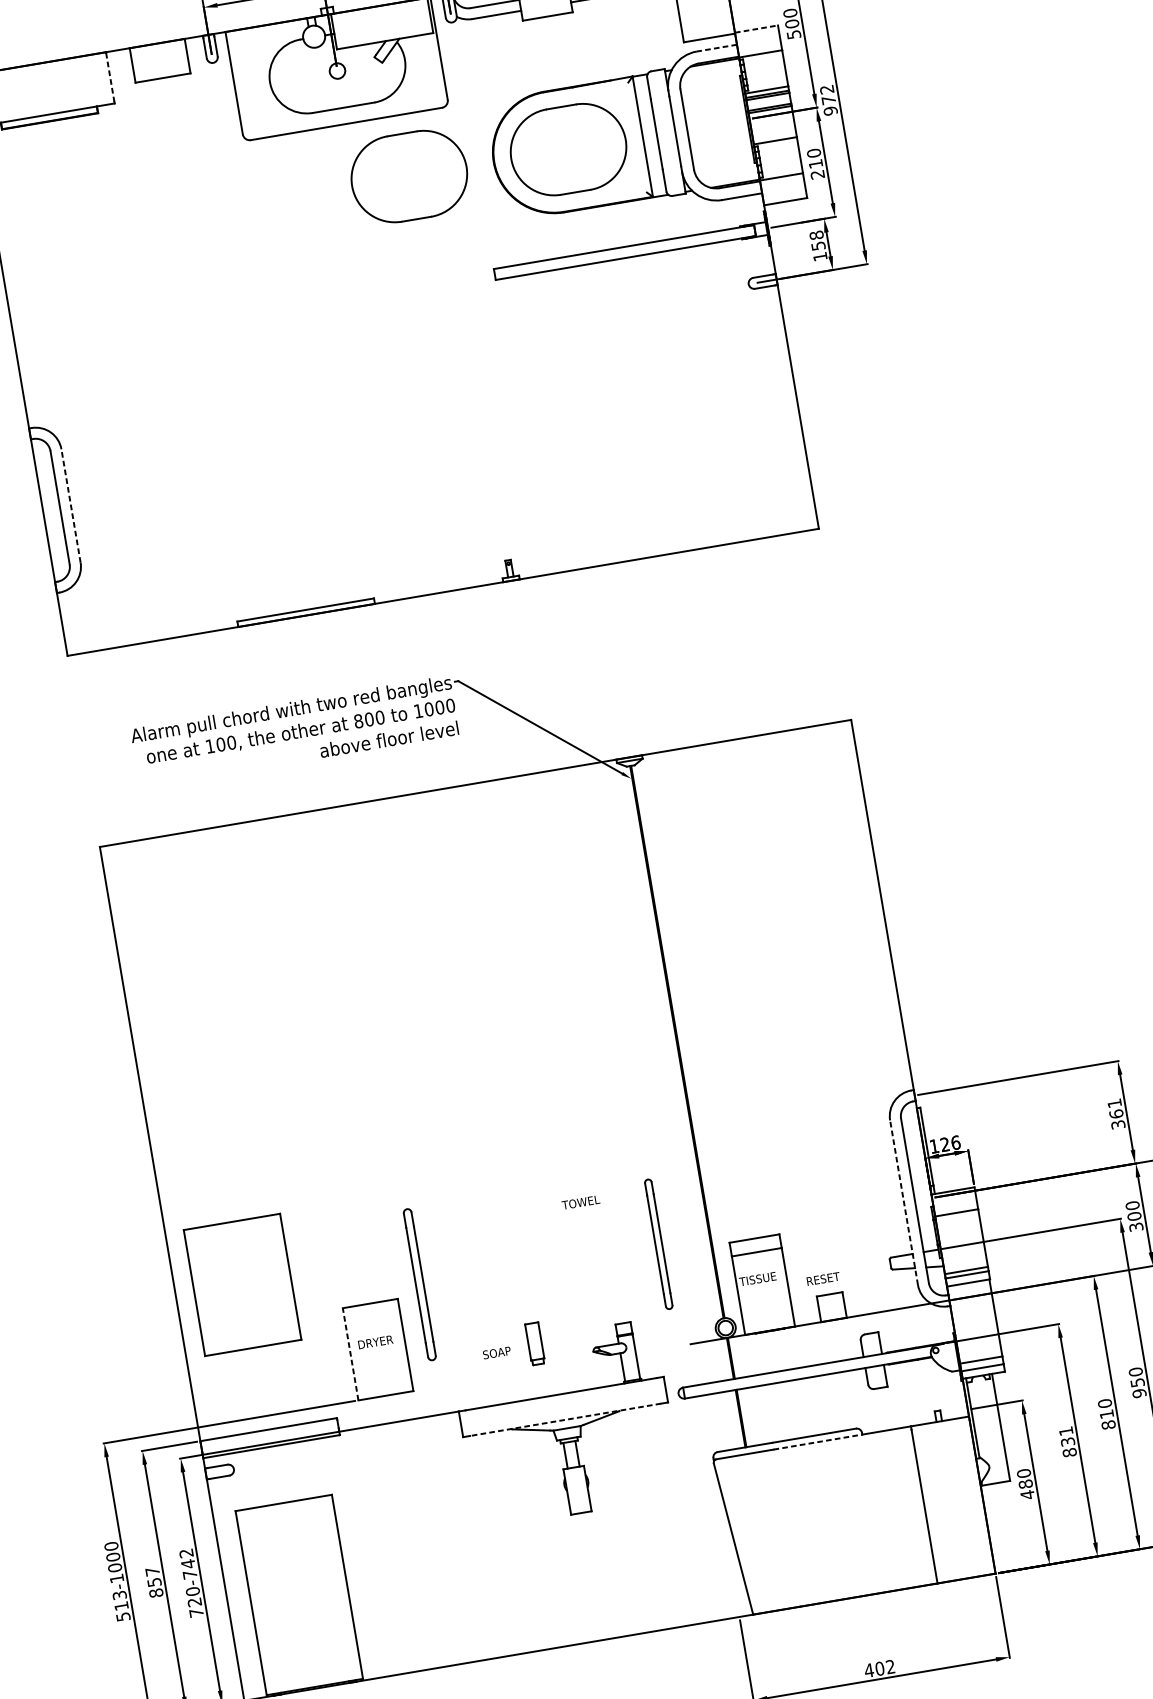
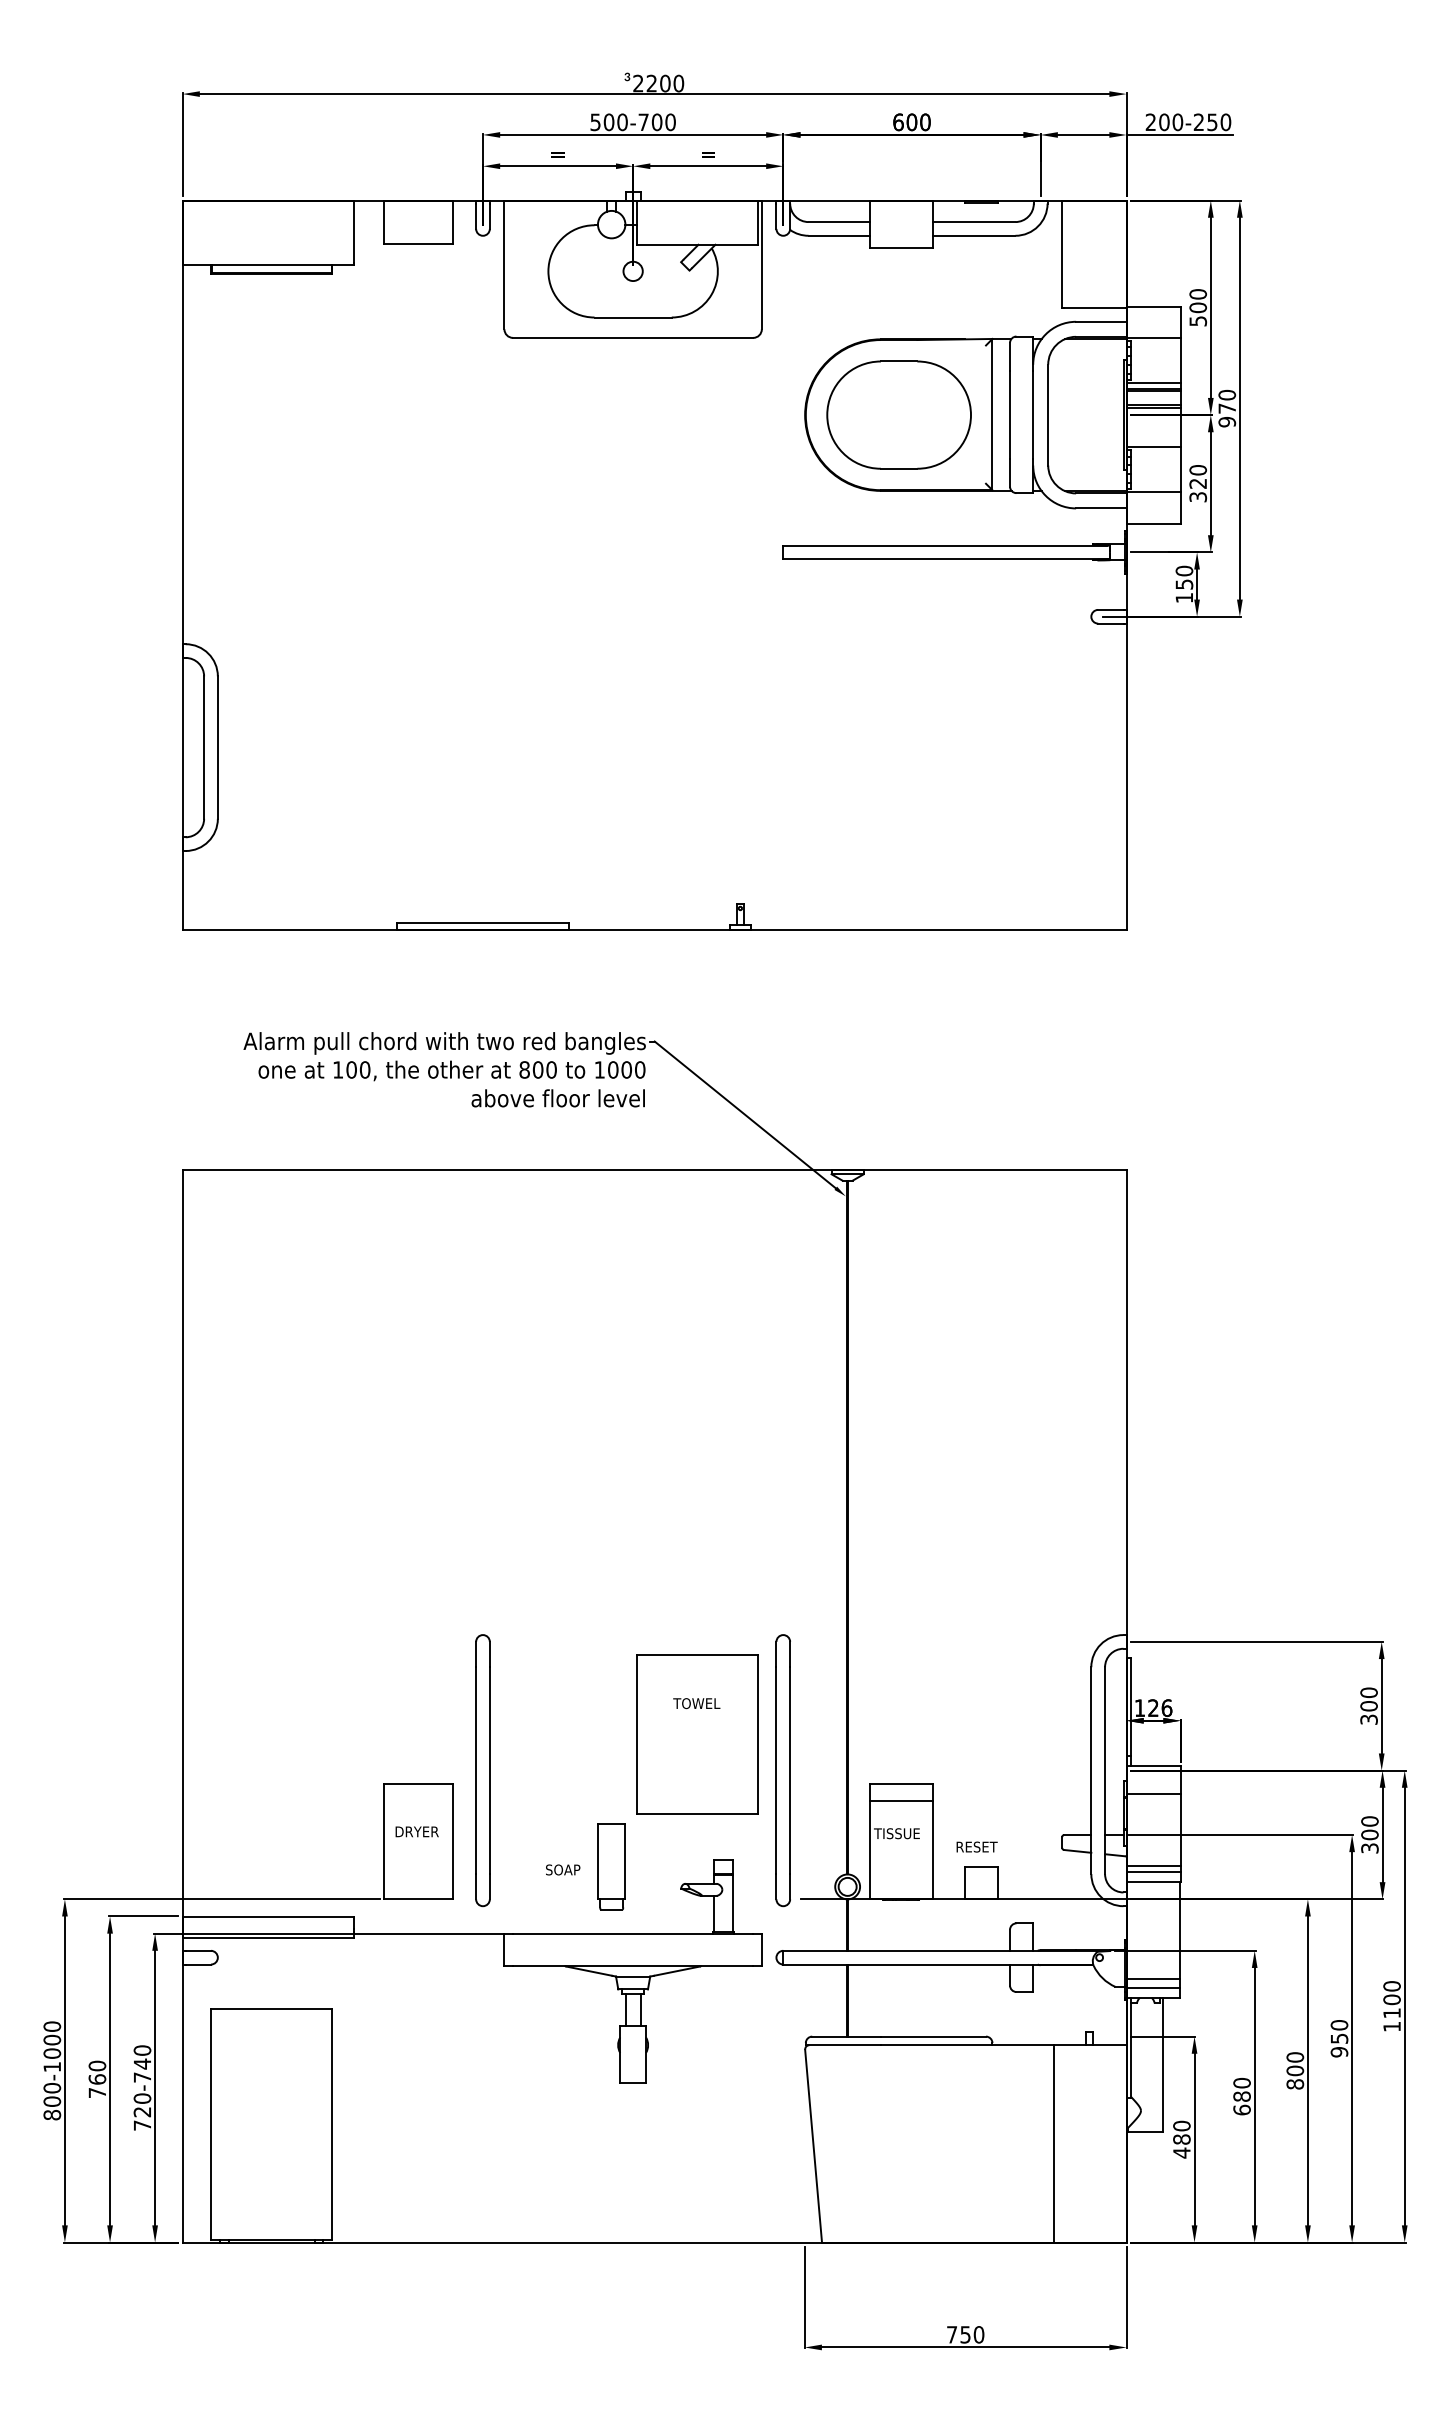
line: (757, 28) -> (1154, 306), dashed -> solid
line: (716, 48) -> (1100, 321), dashed -> solid
line: (110, 77) -> (354, 232), dashed -> solid
text: (827, 89) -> (1227, 394), 972 -> 970
text: (817, 169) -> (1198, 490), 210 -> 320
part: (408, 176) -> (698, 414), removed
text: (816, 234) -> (1184, 570), 158 -> 150
line: (70, 505) -> (217, 747), dashed -> solid
text: (1115, 1108) -> (1368, 1699), 361 -> 300
line: (904, 1202) -> (1091, 1770), dashed -> solid
part: (658, 1244) -> (782, 1770), size x1.67
part: (419, 1284) -> (482, 1770), size x1.43
part: (242, 1285) -> (697, 1734), moved
part: (535, 1343) -> (611, 1866), size x1.67
line: (350, 1354) -> (384, 1841), dashed -> solid
text: (1106, 1413) -> (1295, 2070), 810 -> 800
line: (565, 1419) -> (632, 1965), dashed -> solid
text: (1067, 1441) -> (1241, 2096), 831 -> 680
line: (817, 1442) -> (936, 2045), dashed -> solid
text: (186, 1553) -> (142, 2050), 720-742 -> 720-740
text: (154, 1582) -> (97, 2079), 857 -> 760
text: (121, 1605) -> (52, 2101), 513-1000 -> 800-1000
text: (879, 1668) -> (965, 2334), 402 -> 750

